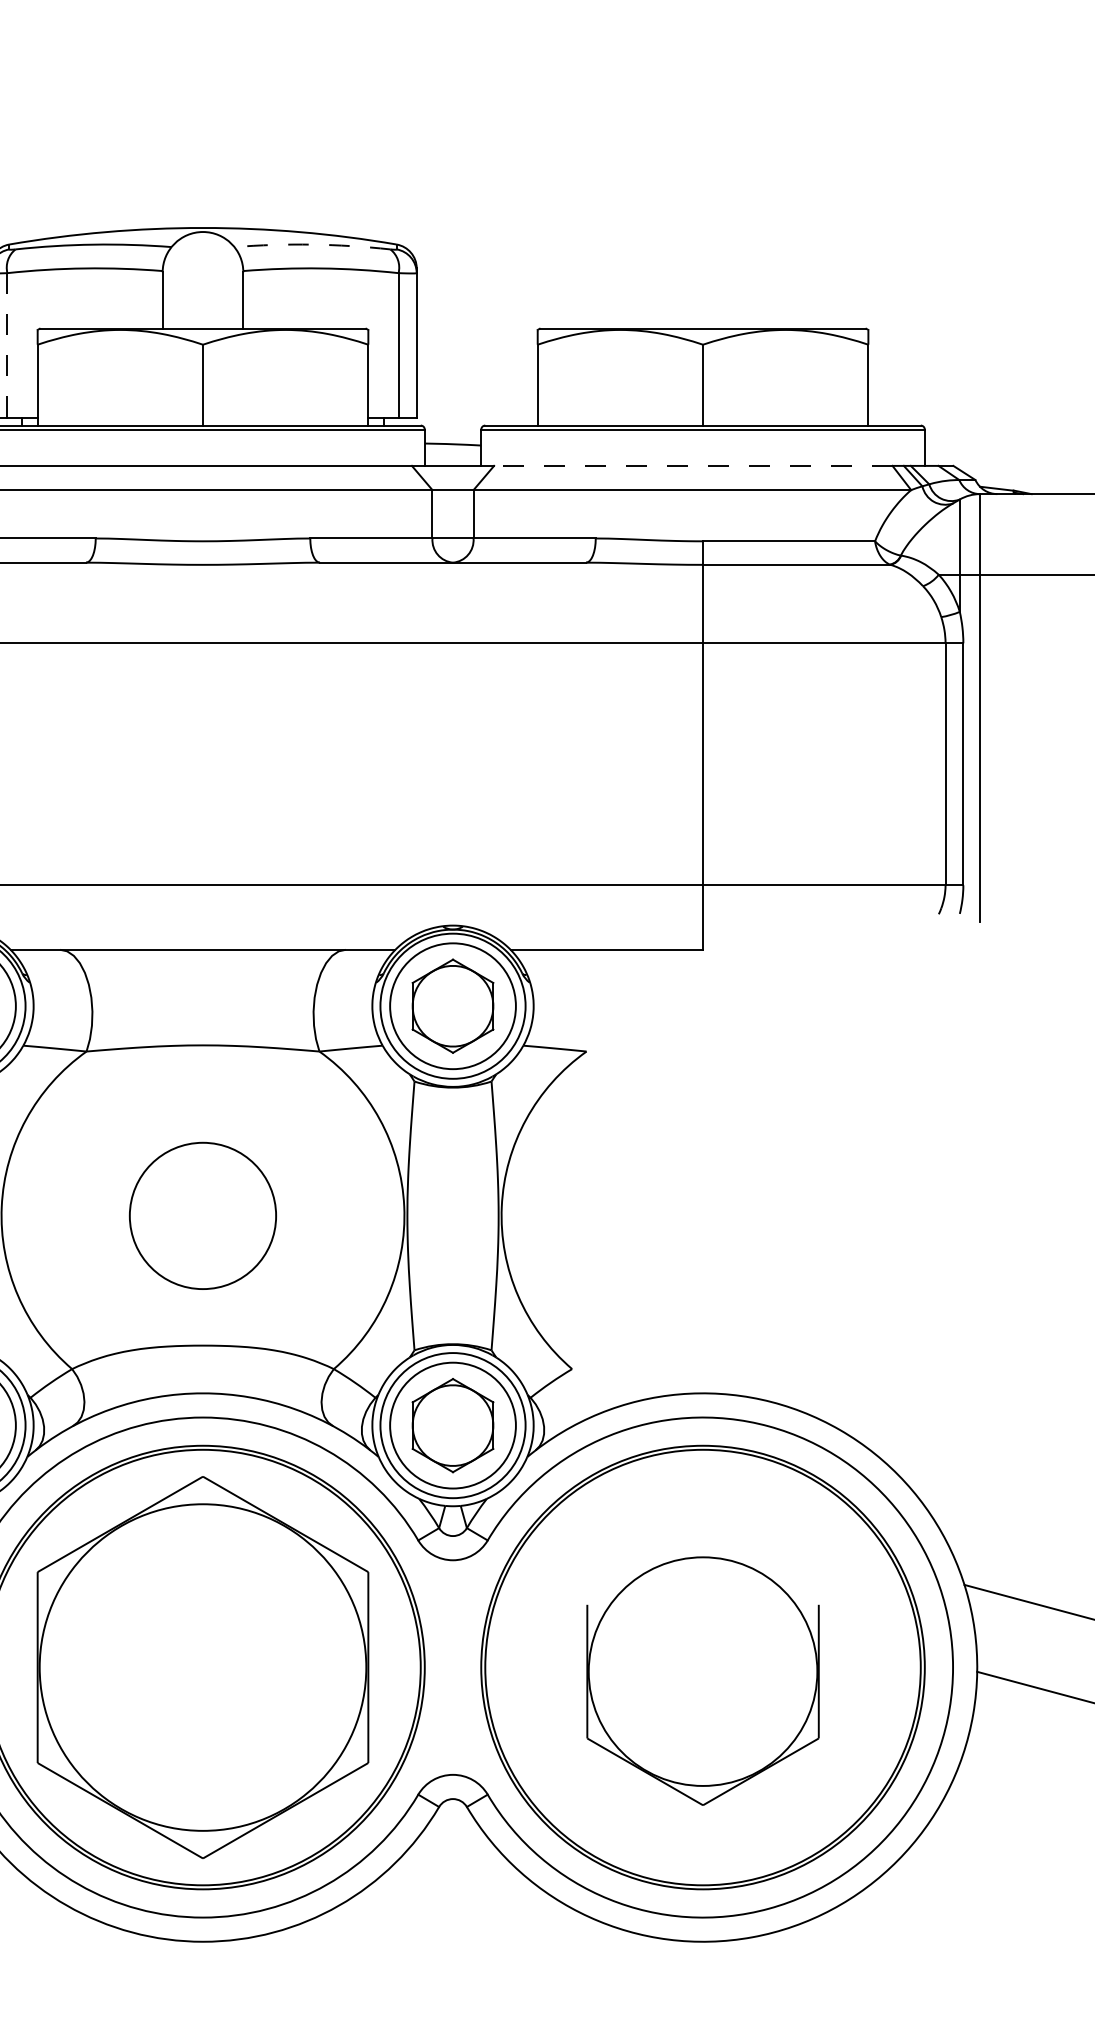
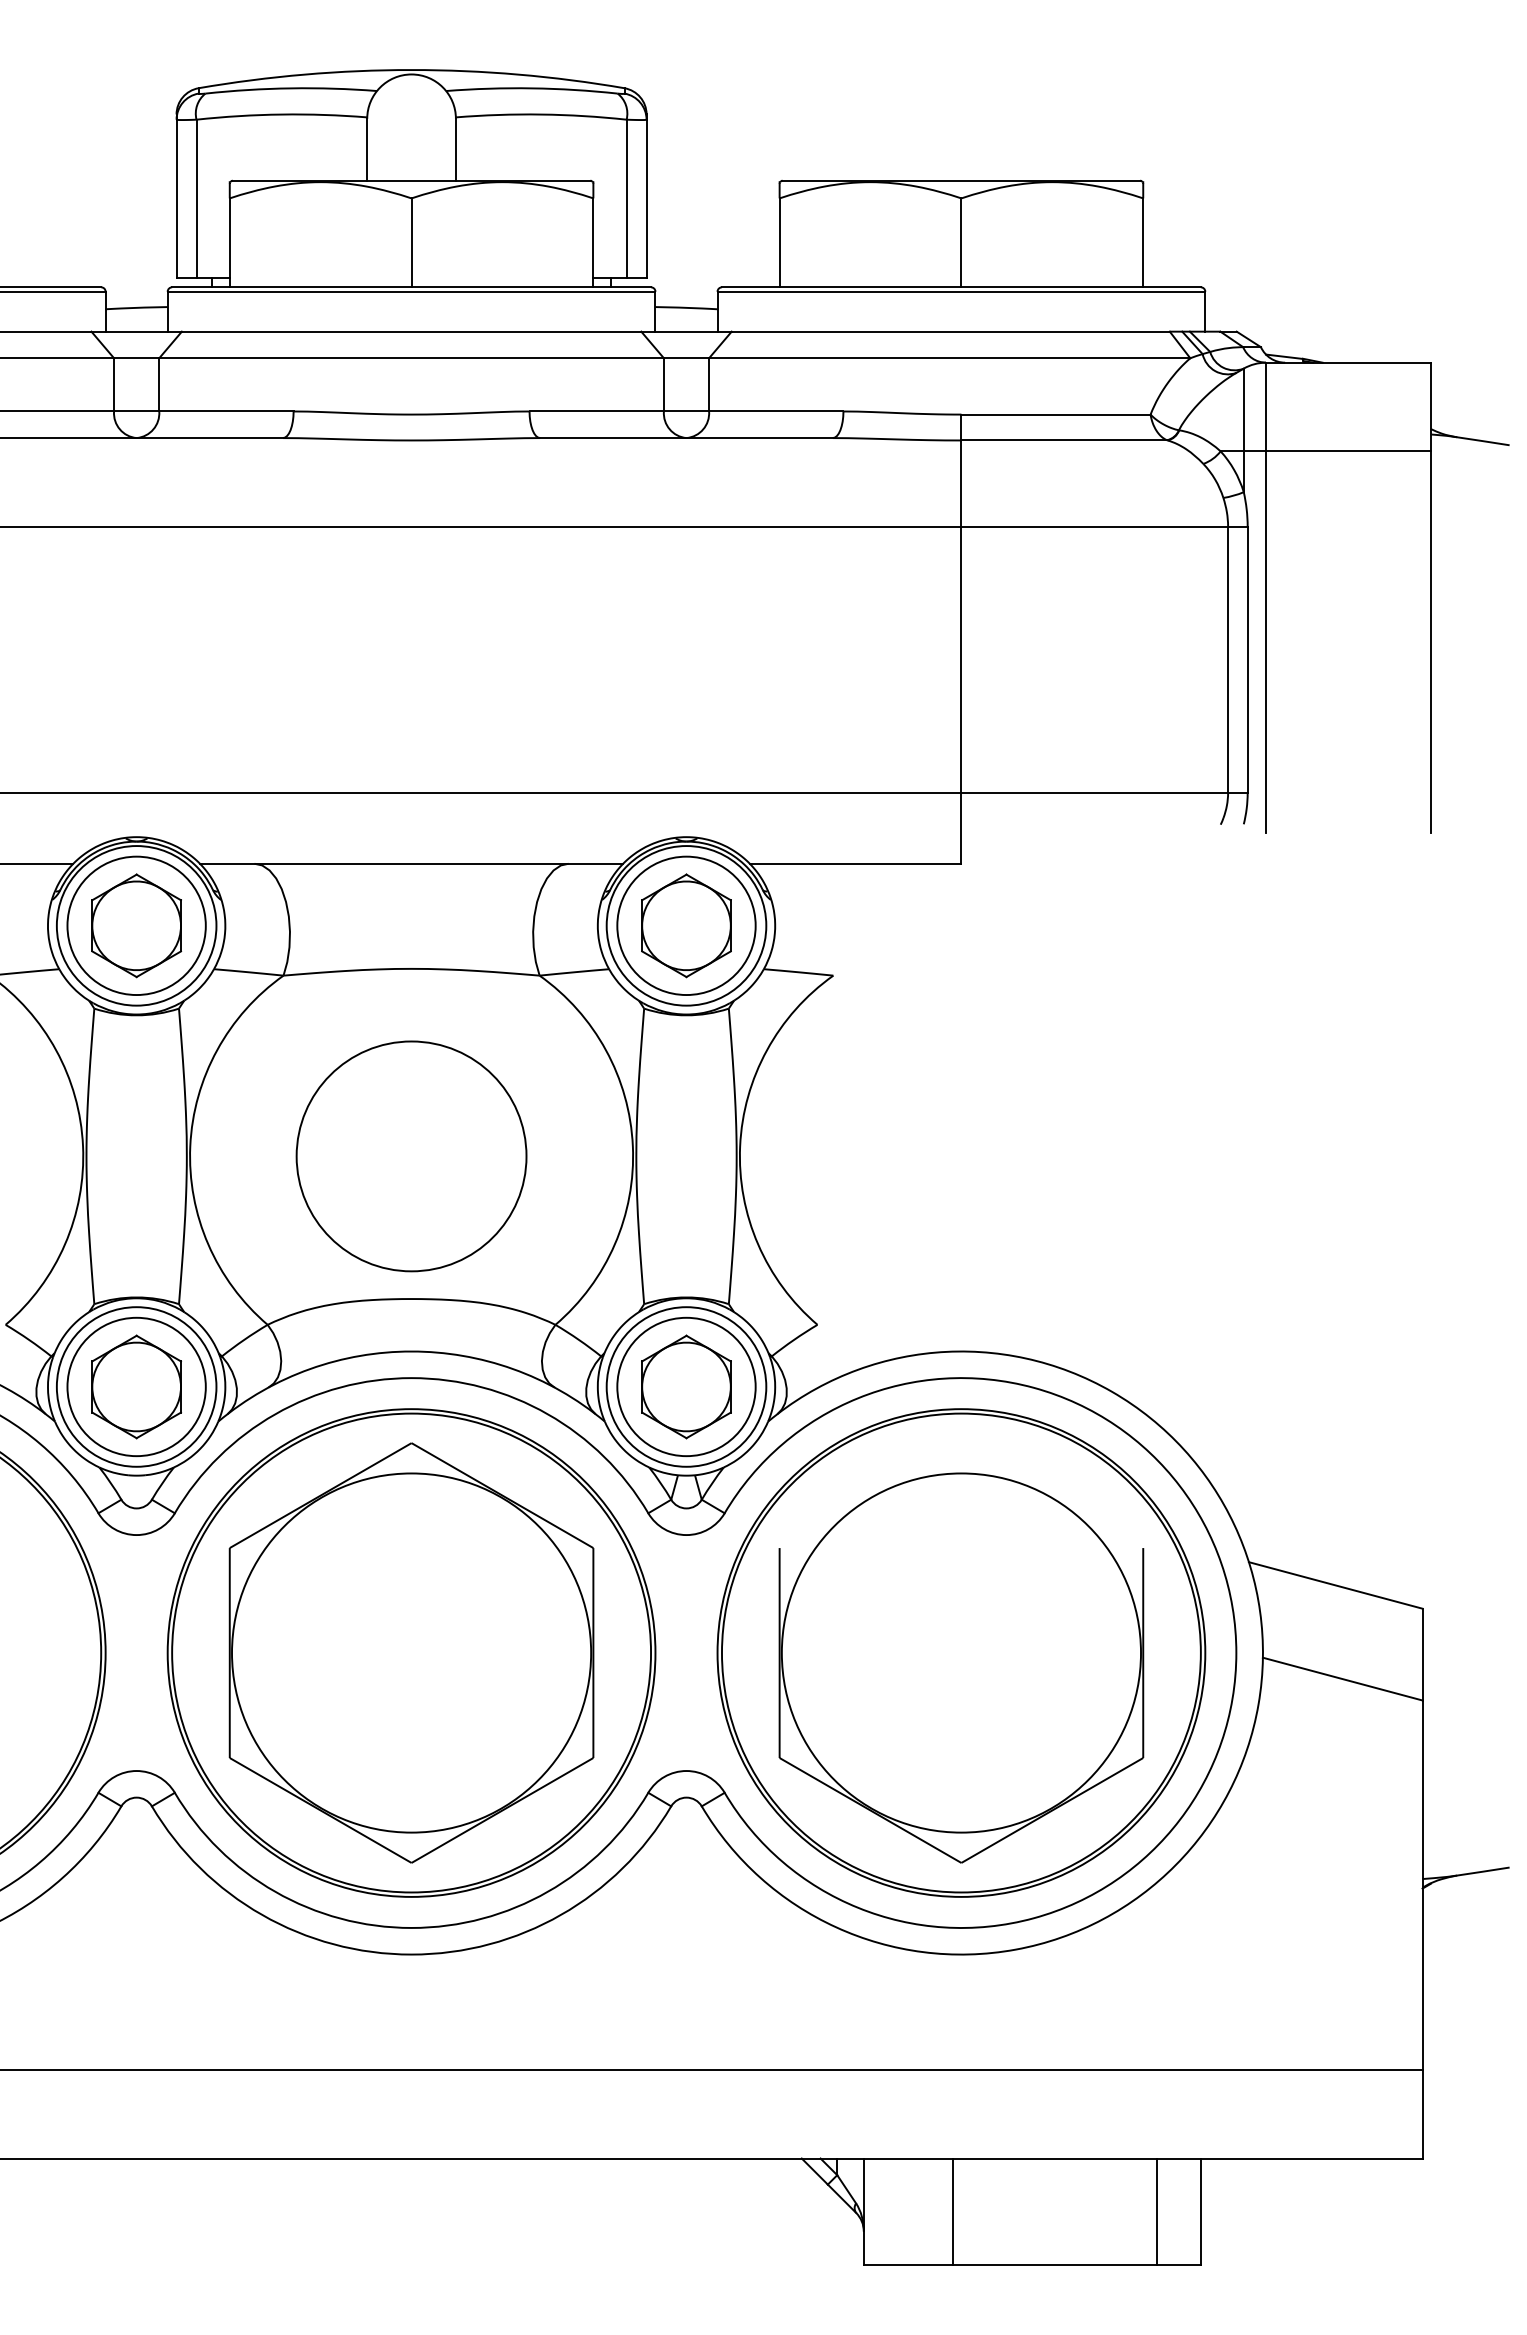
arc: (312, 244) -> (531, 88), dashed -> solid
line: (7, 345) -> (196, 199), dashed -> solid
line: (693, 465) -> (950, 331), dashed -> solid
circle: (202, 1216) -> (411, 1156), size x1.43
part: (703, 1680) -> (961, 1667), size x1.43

